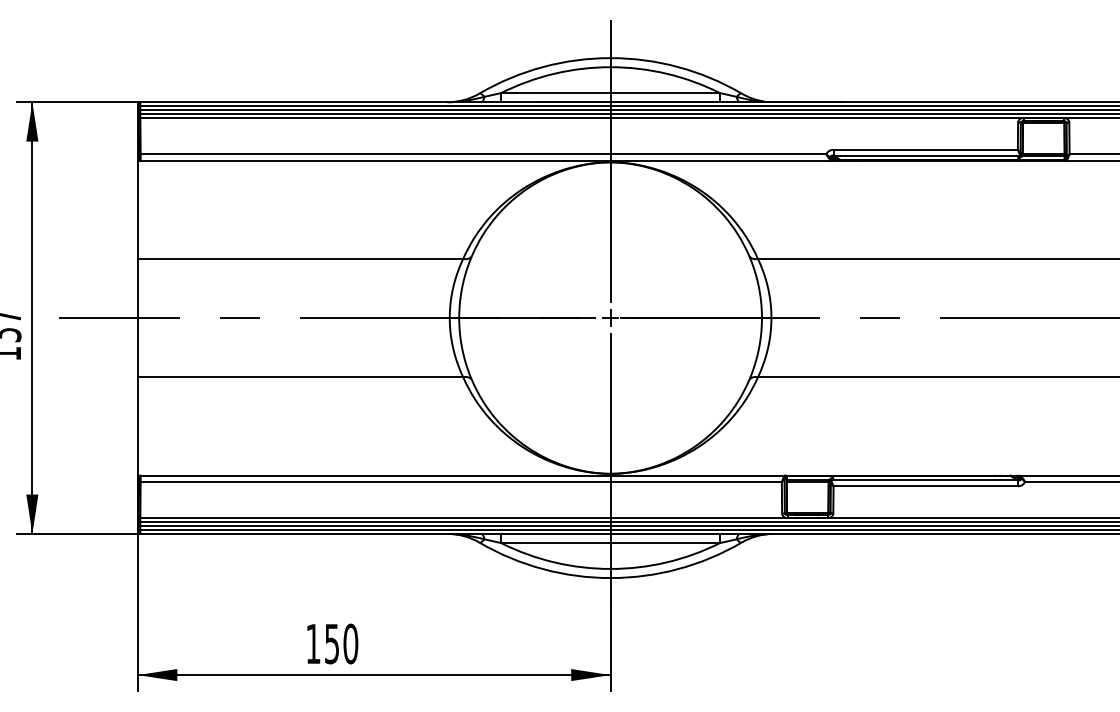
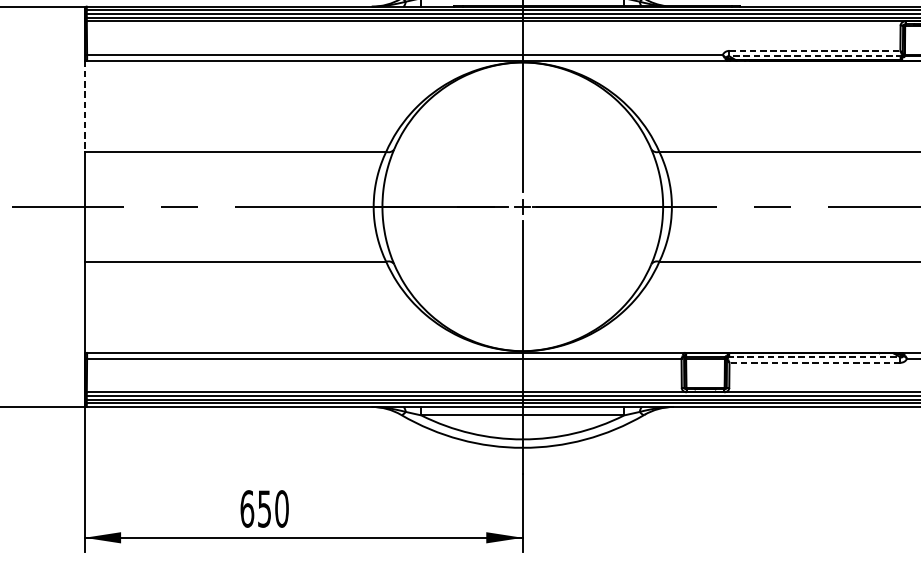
line: (926, 149) -> (815, 50), solid -> dashed
line: (927, 155) -> (816, 56), solid -> dashed
line: (137, 210) -> (84, 107), solid -> dashed
line: (924, 480) -> (813, 357), solid -> dashed
line: (925, 486) -> (814, 362), solid -> dashed
text: (313, 643) -> (247, 508), 150 -> 650

